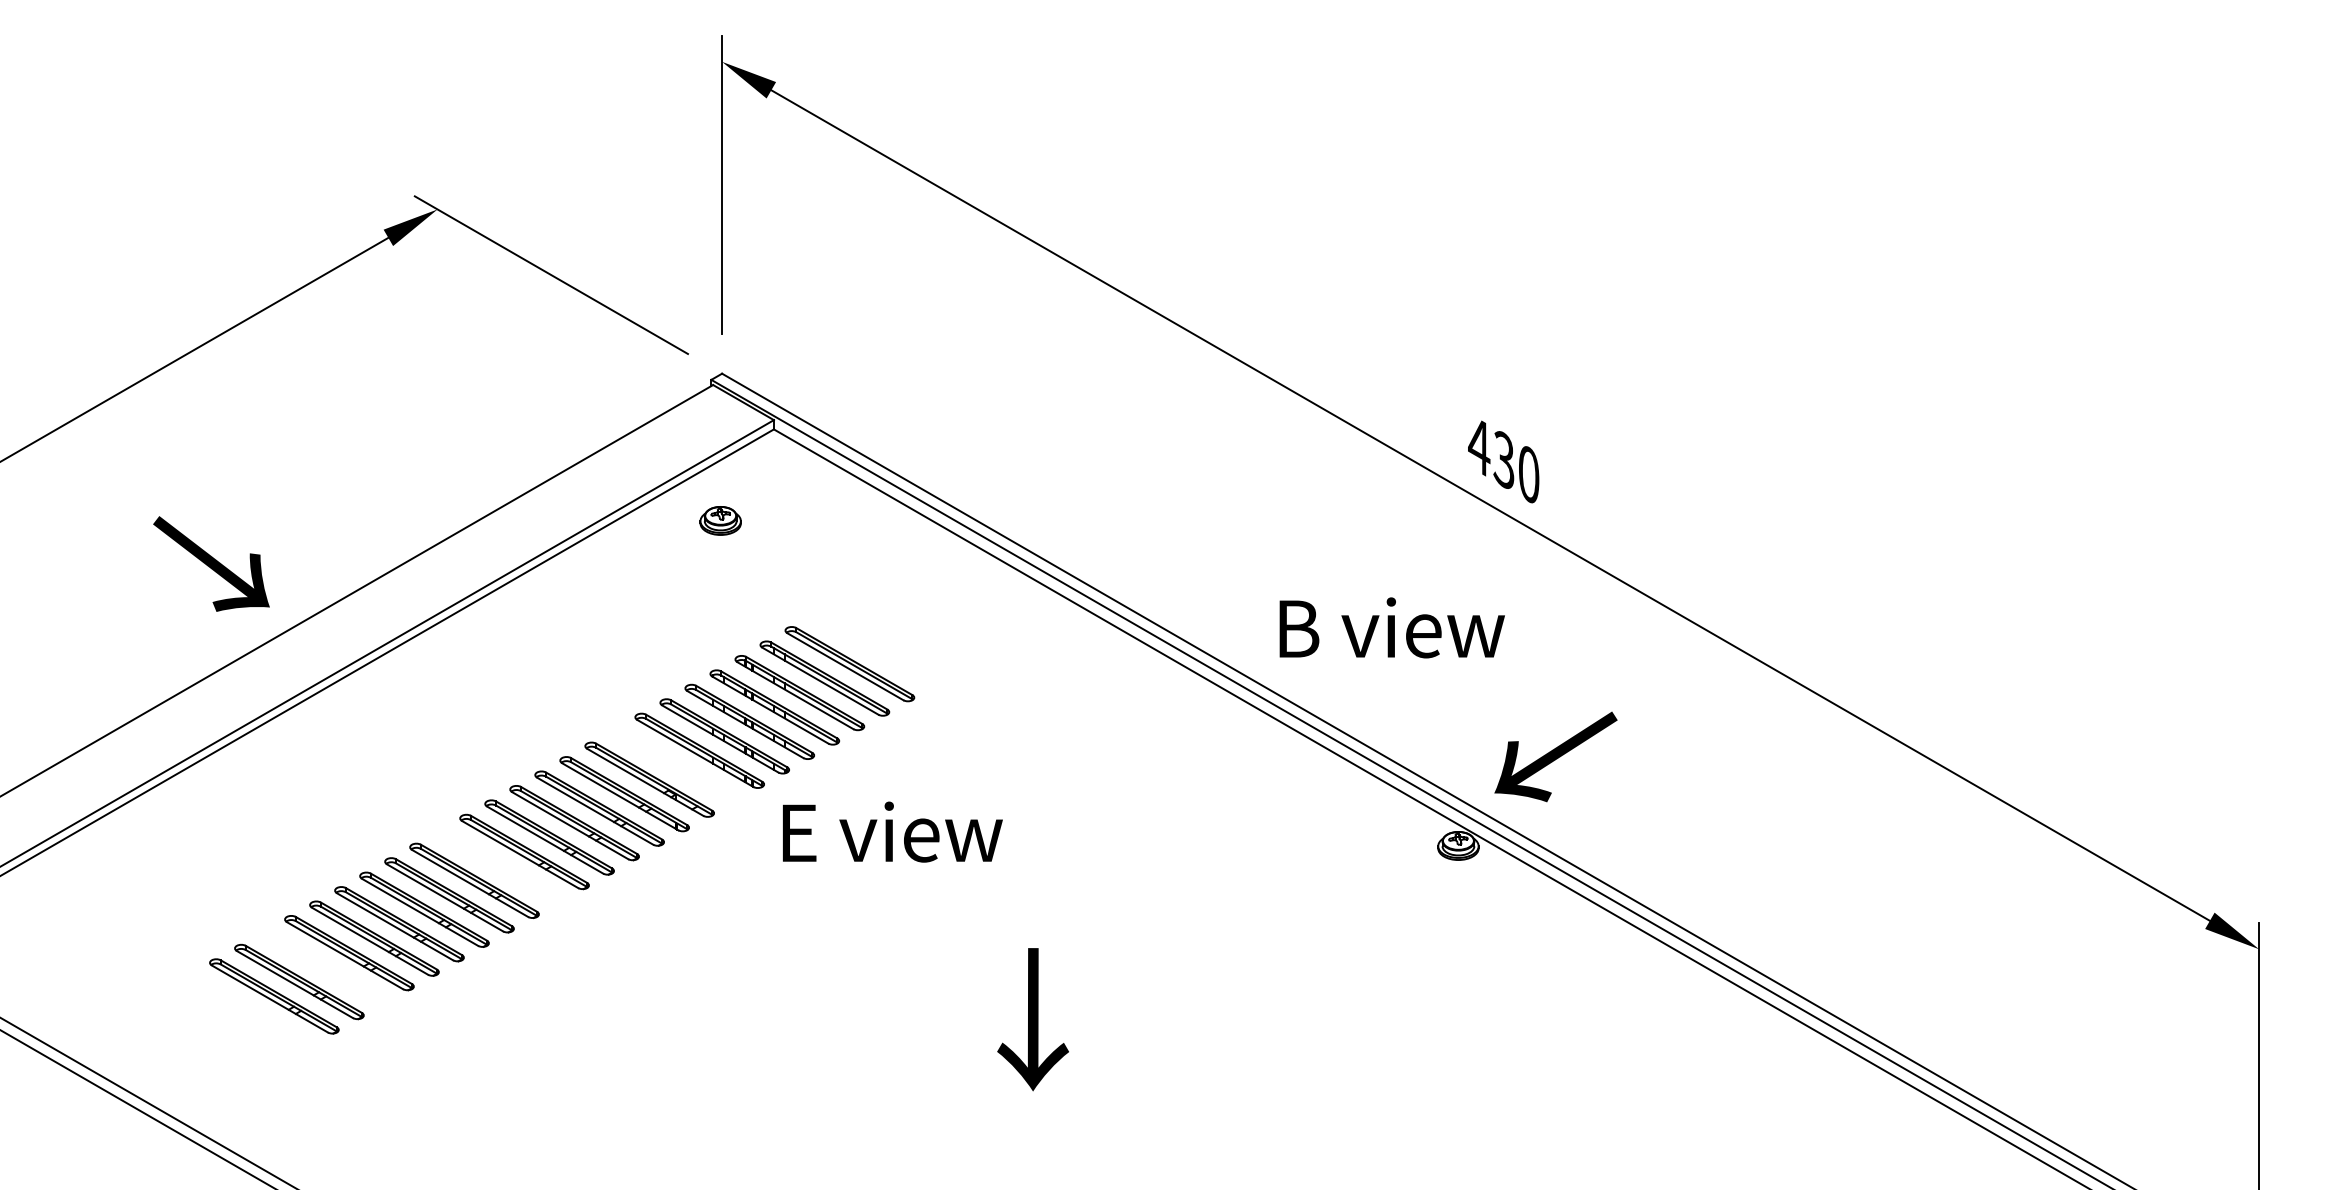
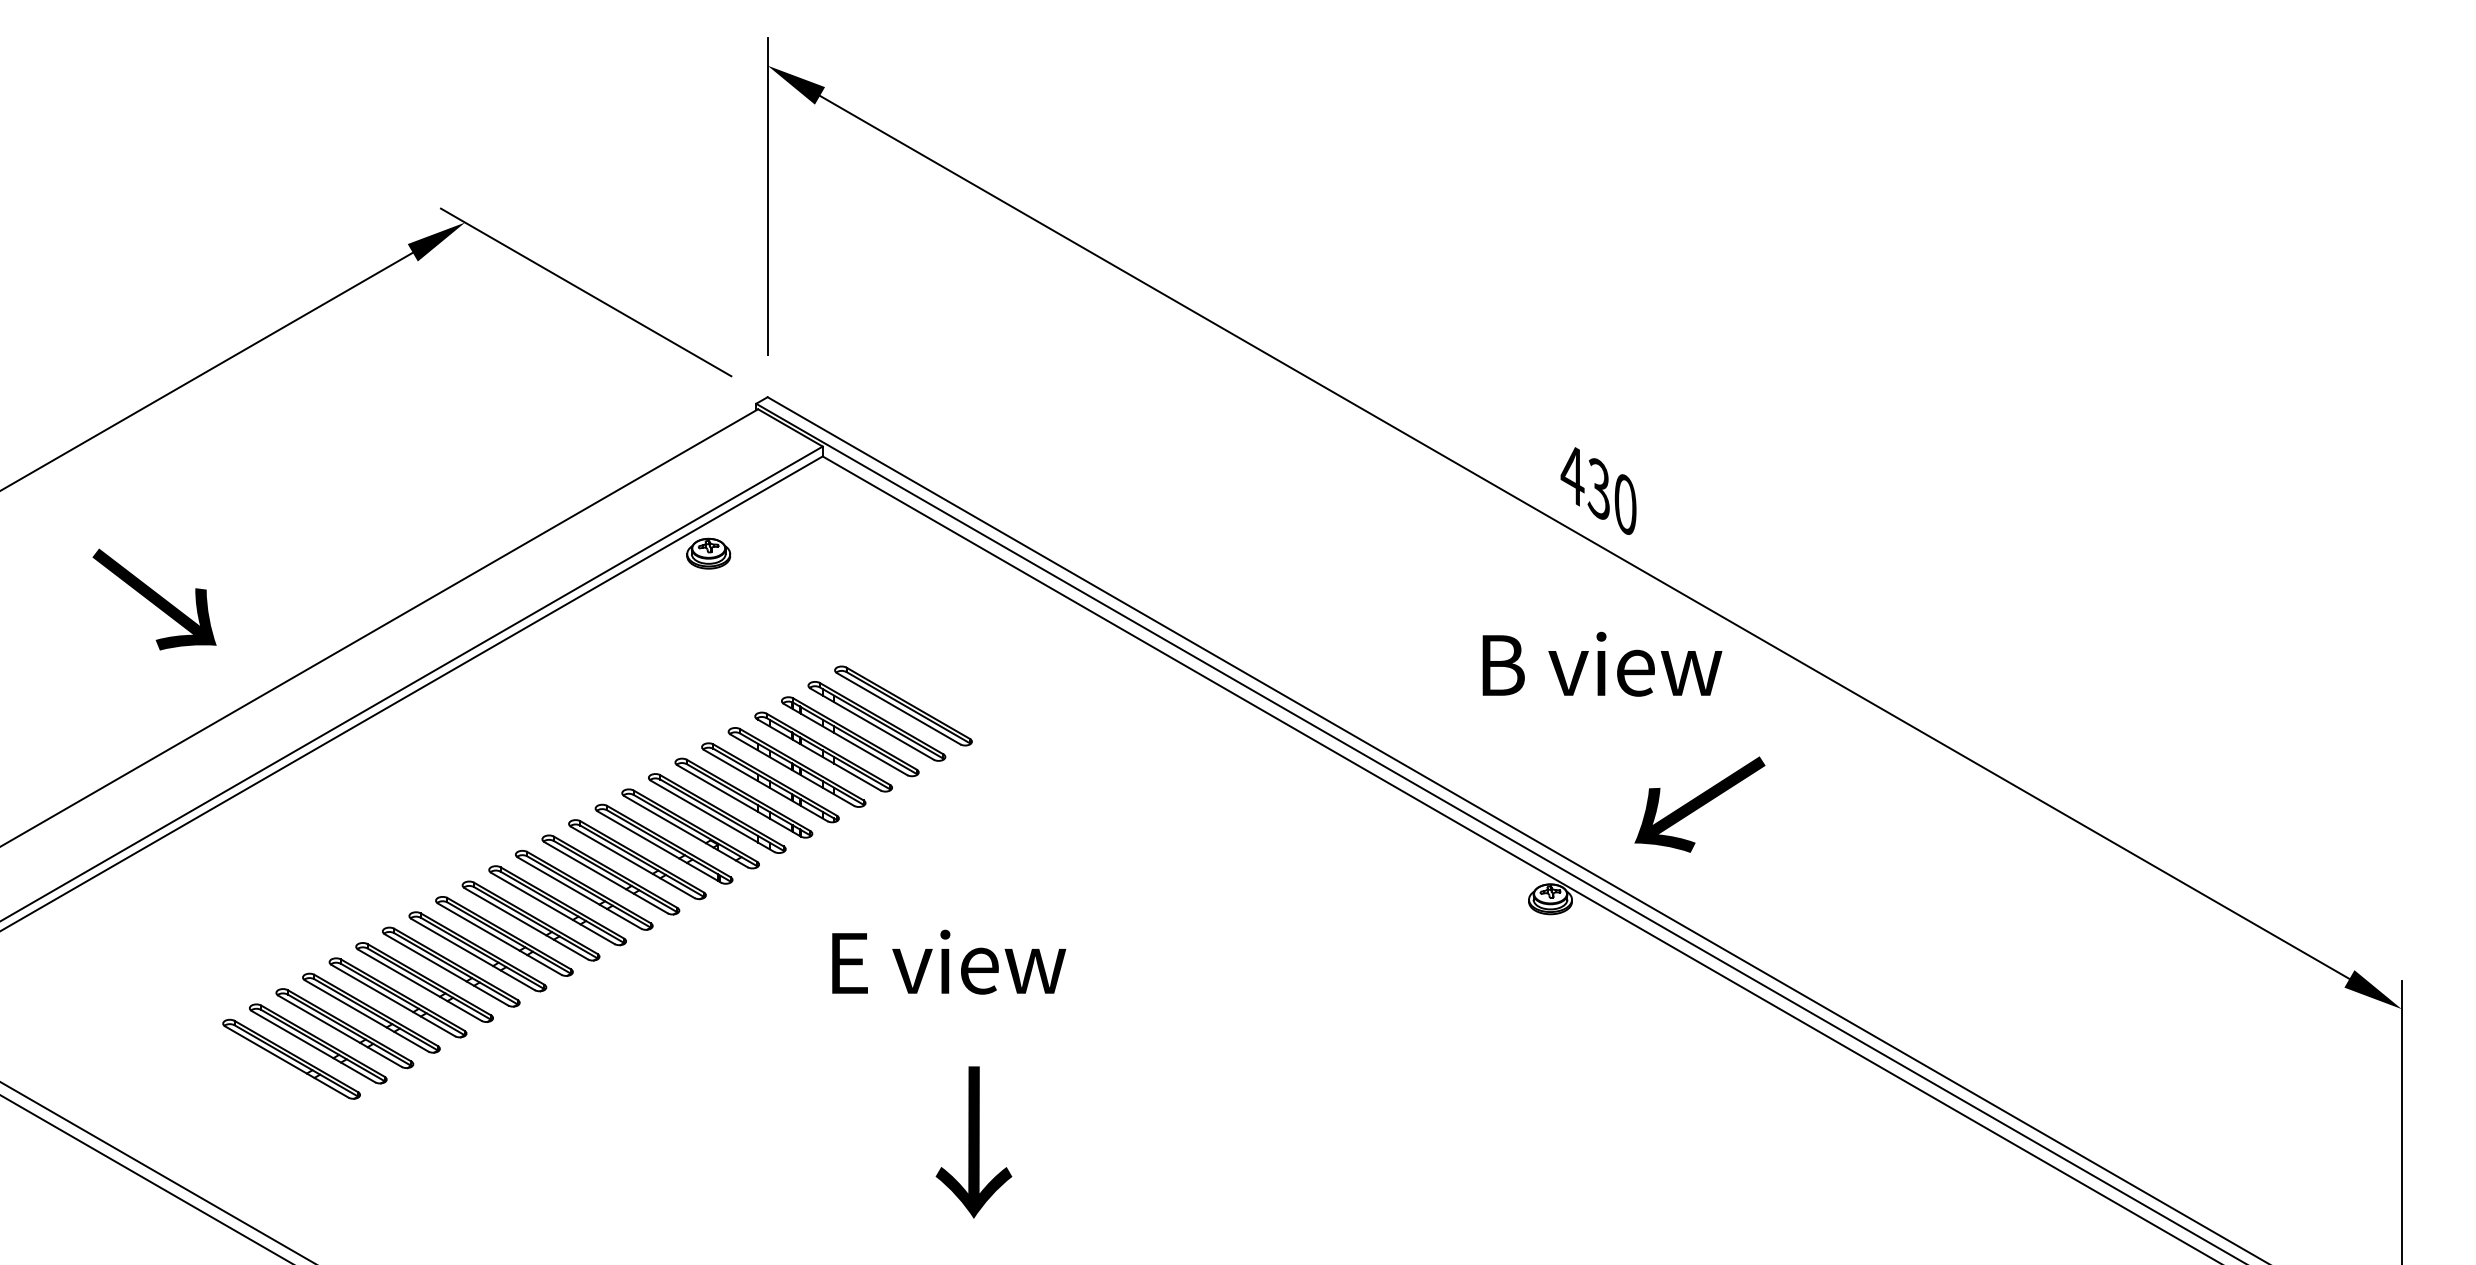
part: (720, 520) -> (708, 553), moved
text: (211, 563) -> (154, 599), moved
text: (1391, 627) -> (1601, 663), moved
text: (1555, 756) -> (1699, 804), moved
part: (674, 765) -> (717, 813), added
text: (892, 831) -> (948, 961), moved
part: (499, 866) -> (530, 921), added
part: (324, 967) -> (344, 1028), added
text: (1032, 1019) -> (973, 1142), moved

